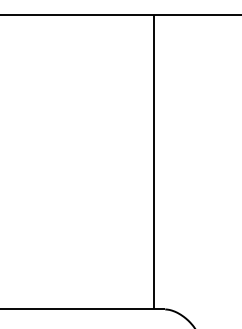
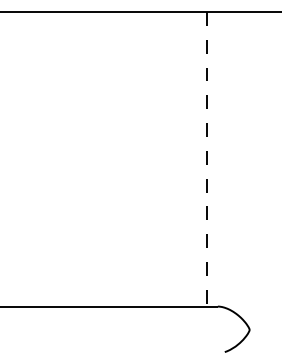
line: (153, 162) -> (206, 159), solid -> dashed

